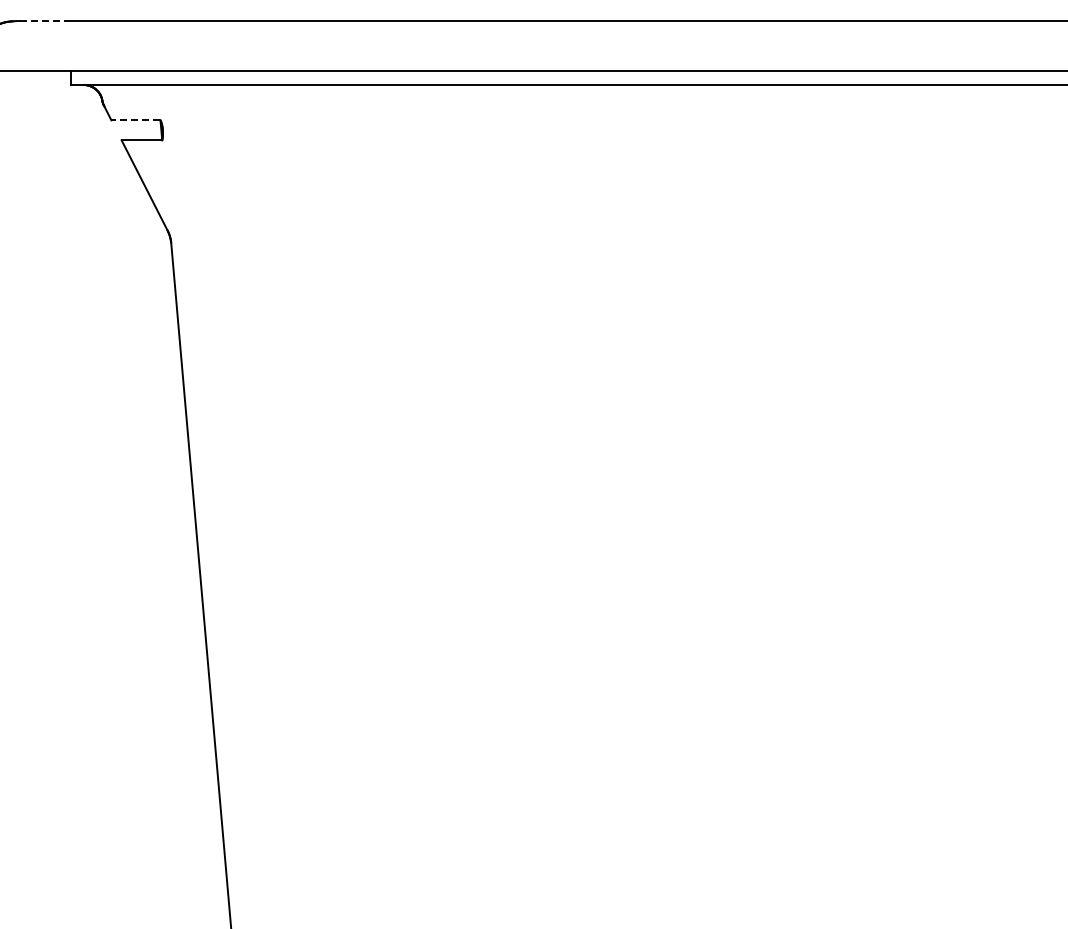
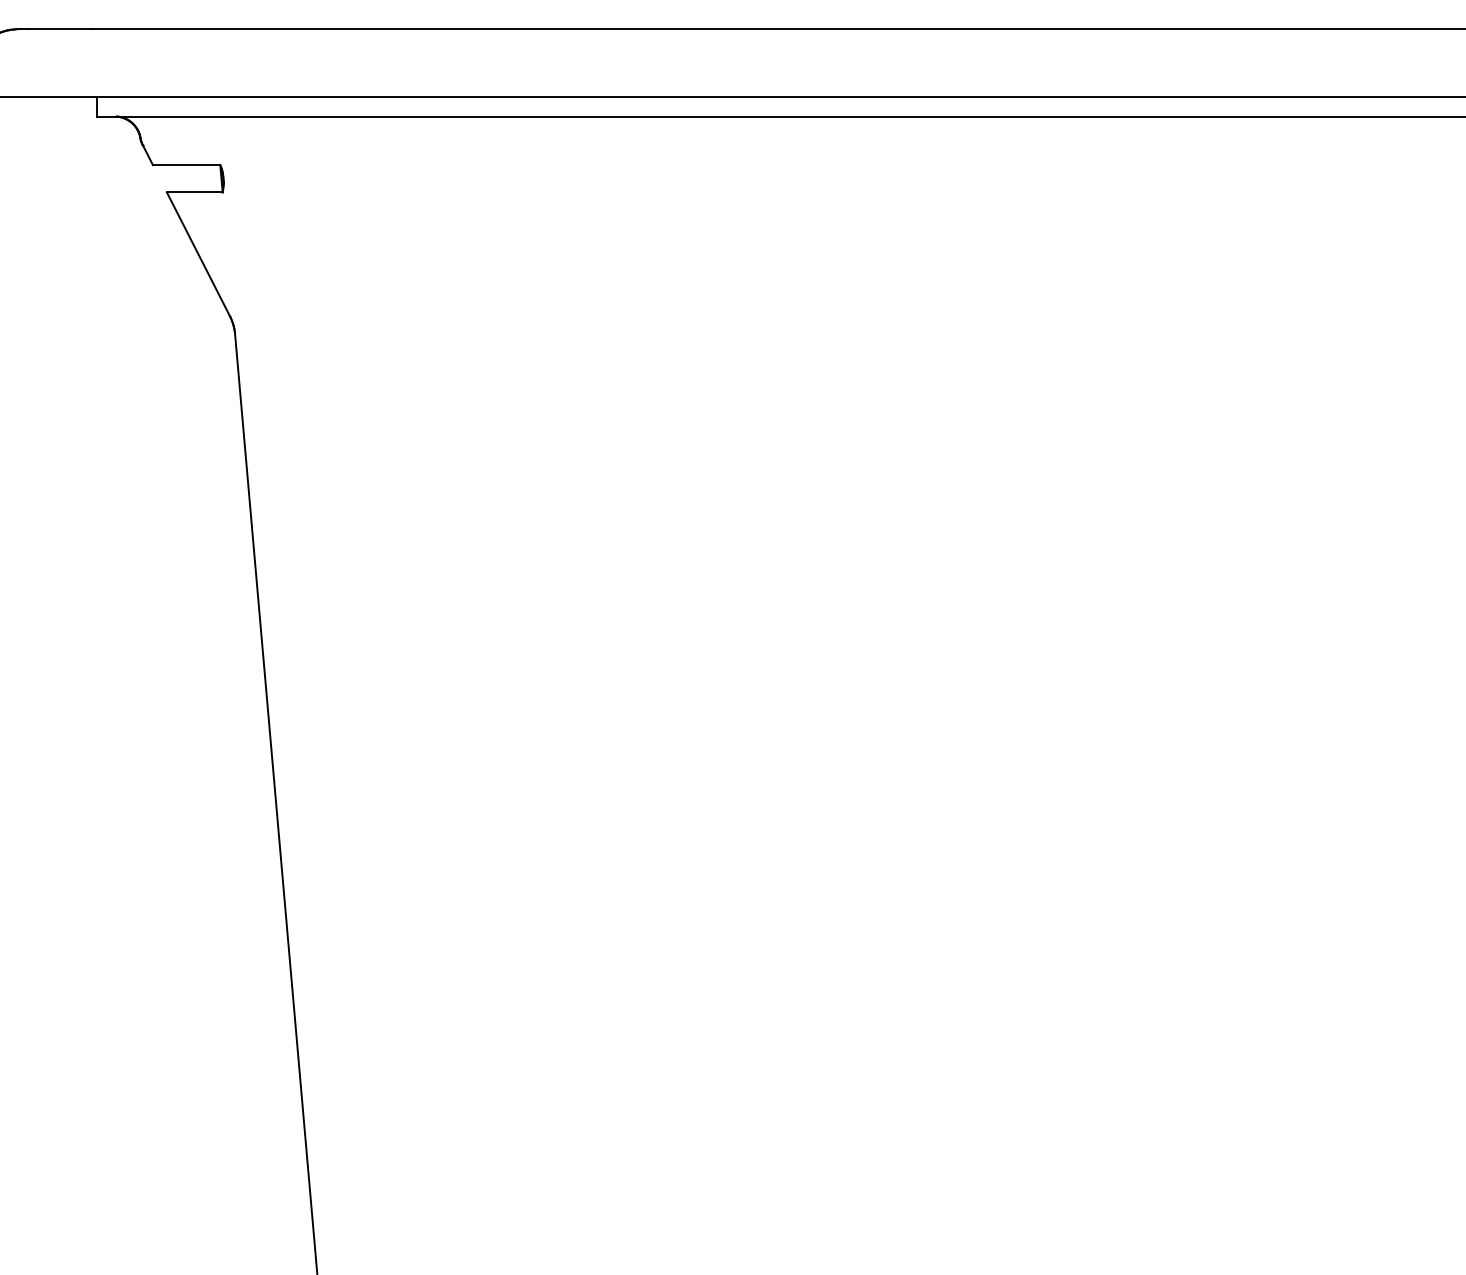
line: (44, 21) -> (61, 29), dashed -> solid
line: (135, 120) -> (185, 165), dashed -> solid

